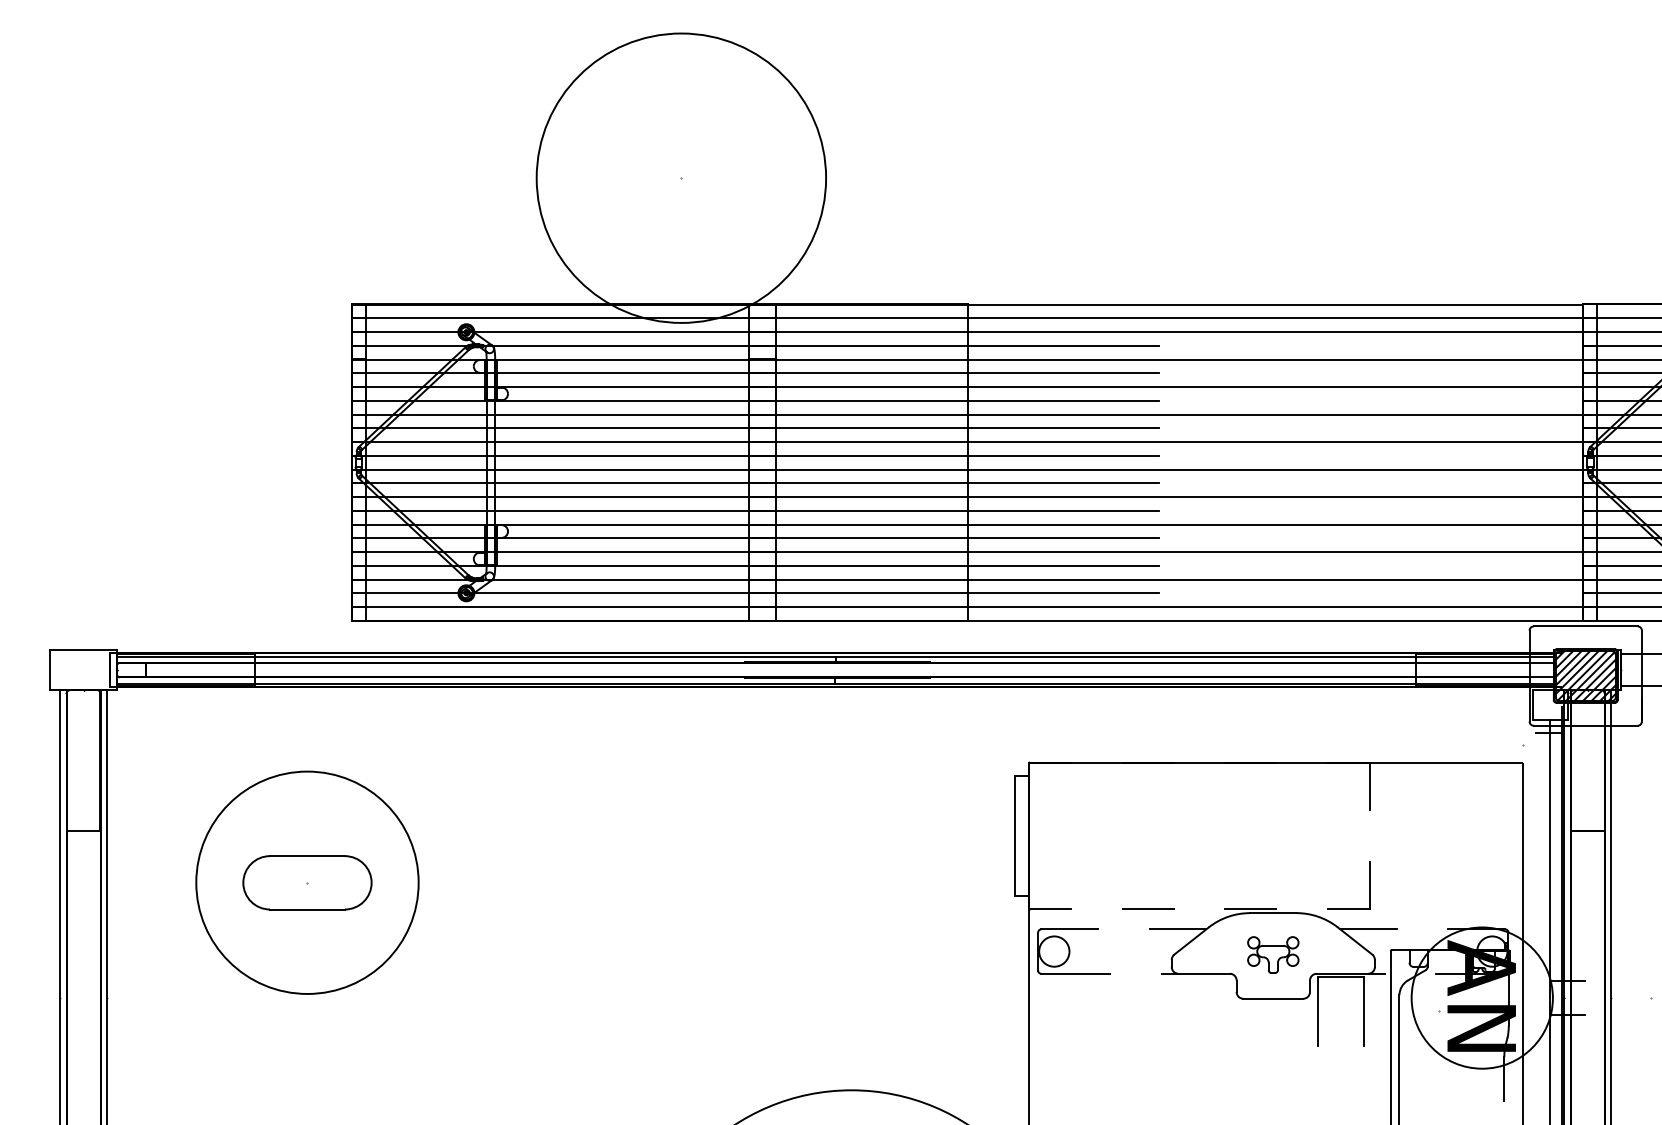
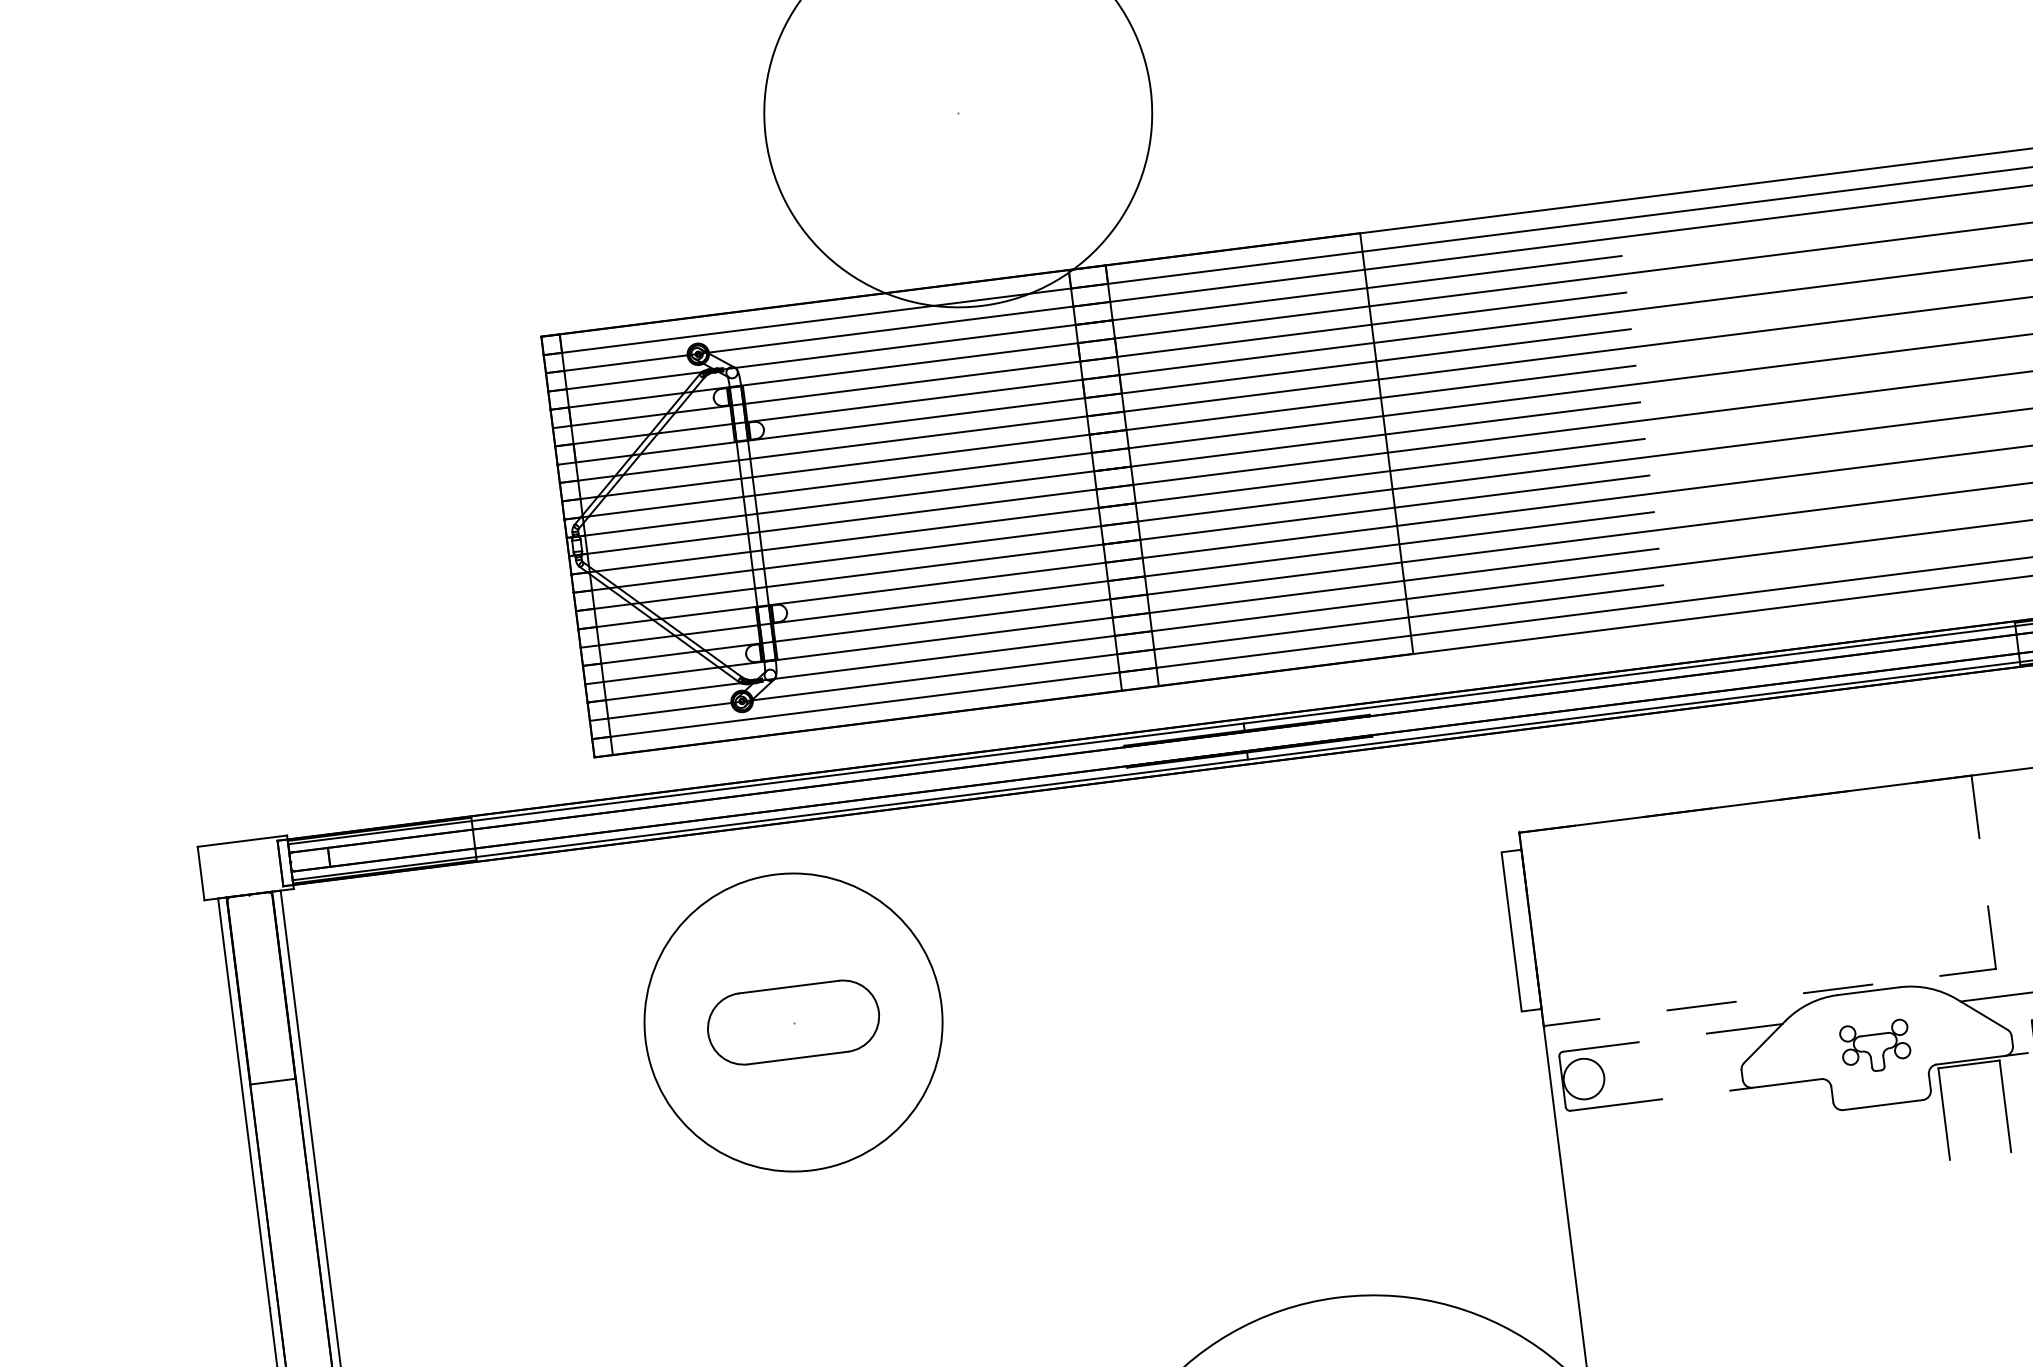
part: (307, 882) -> (793, 1022), moved

